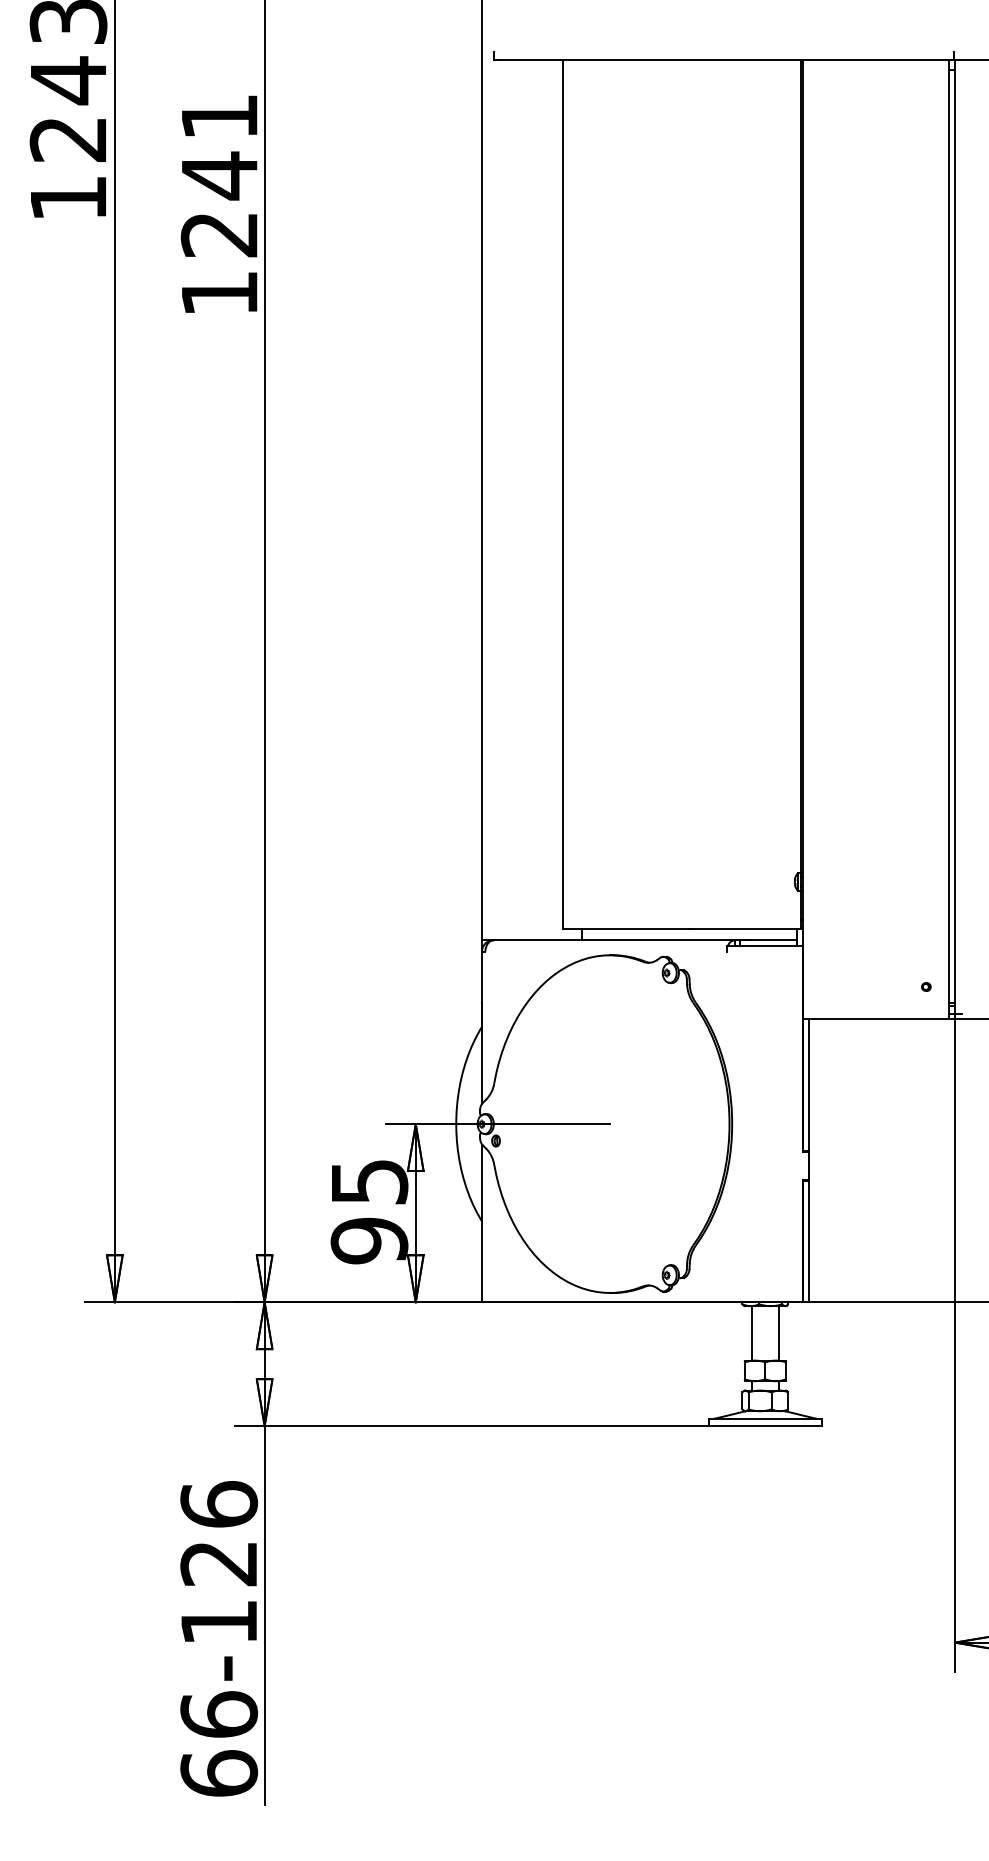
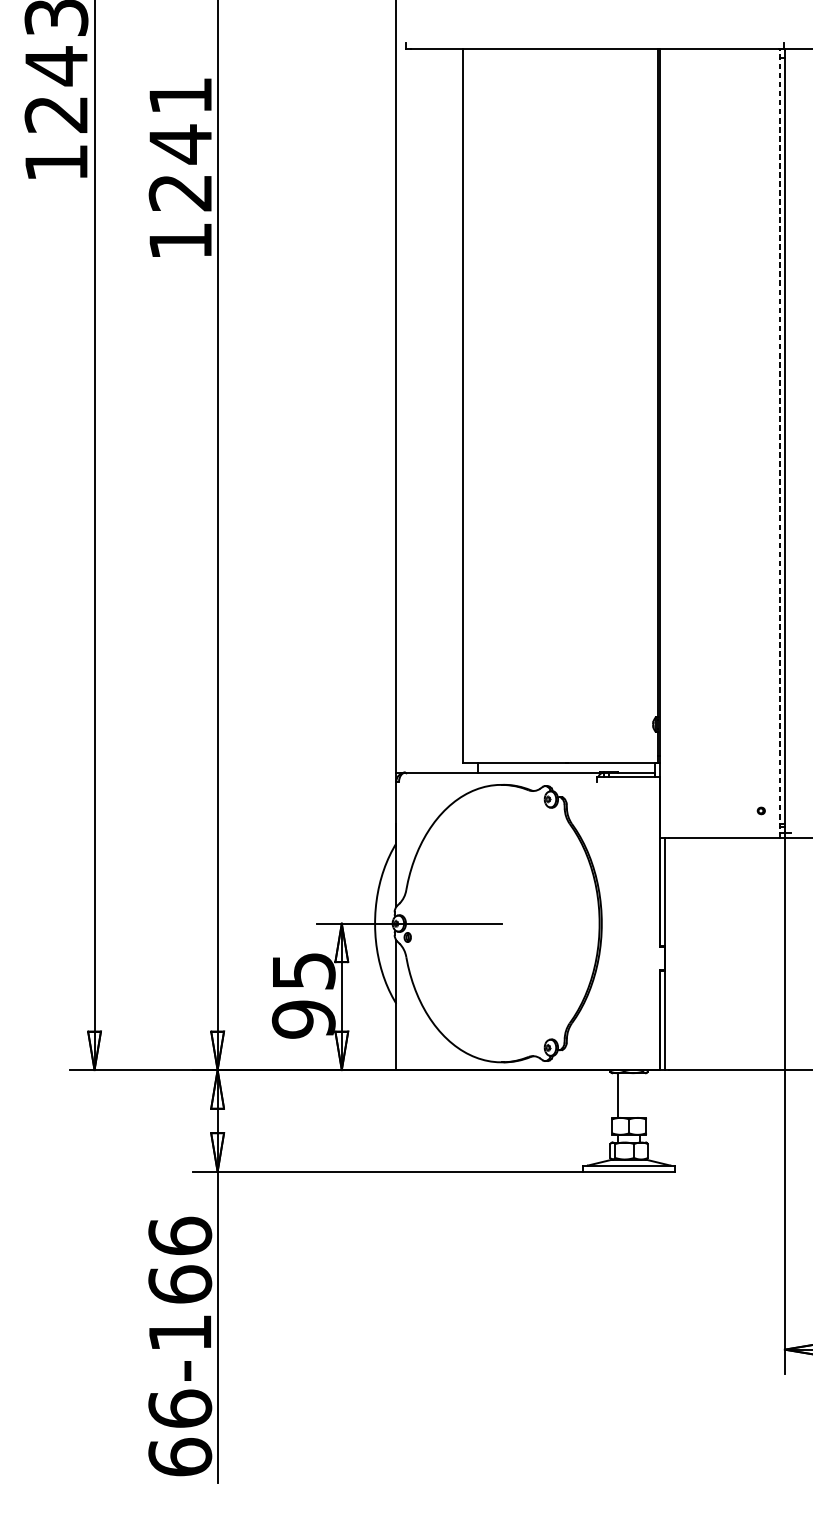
line: (949, 539) -> (780, 443), solid -> dashed
line: (778, 1333) -> (639, 1095), removed
text: (219, 1562) -> (180, 1283), 66-126 -> 66-166

